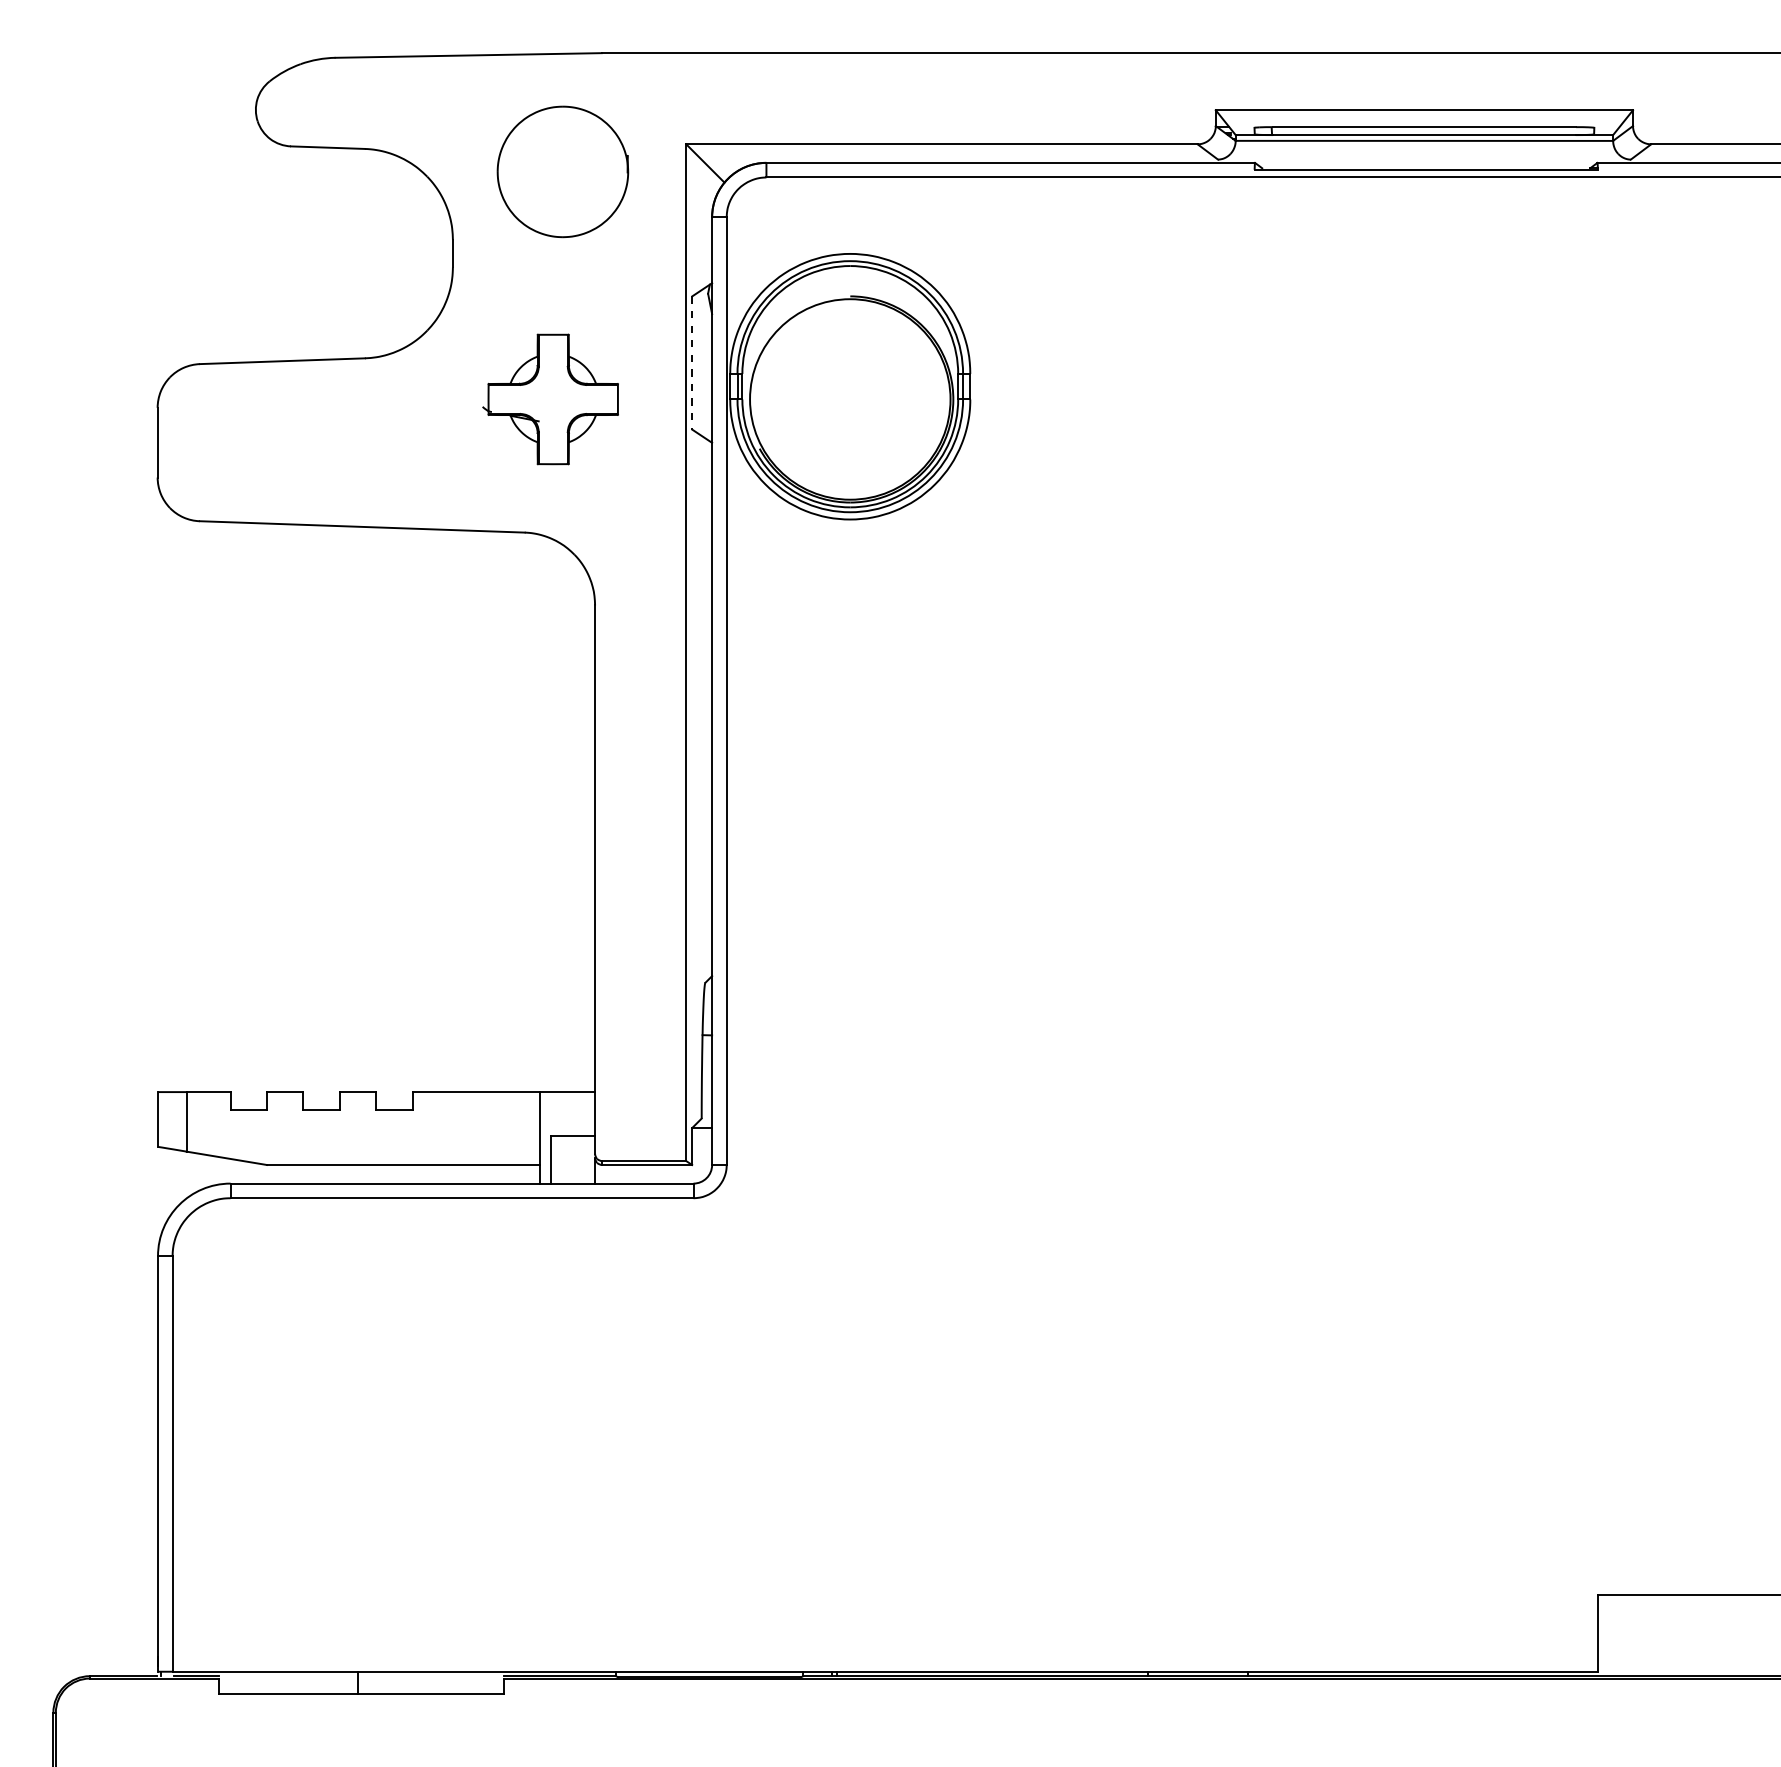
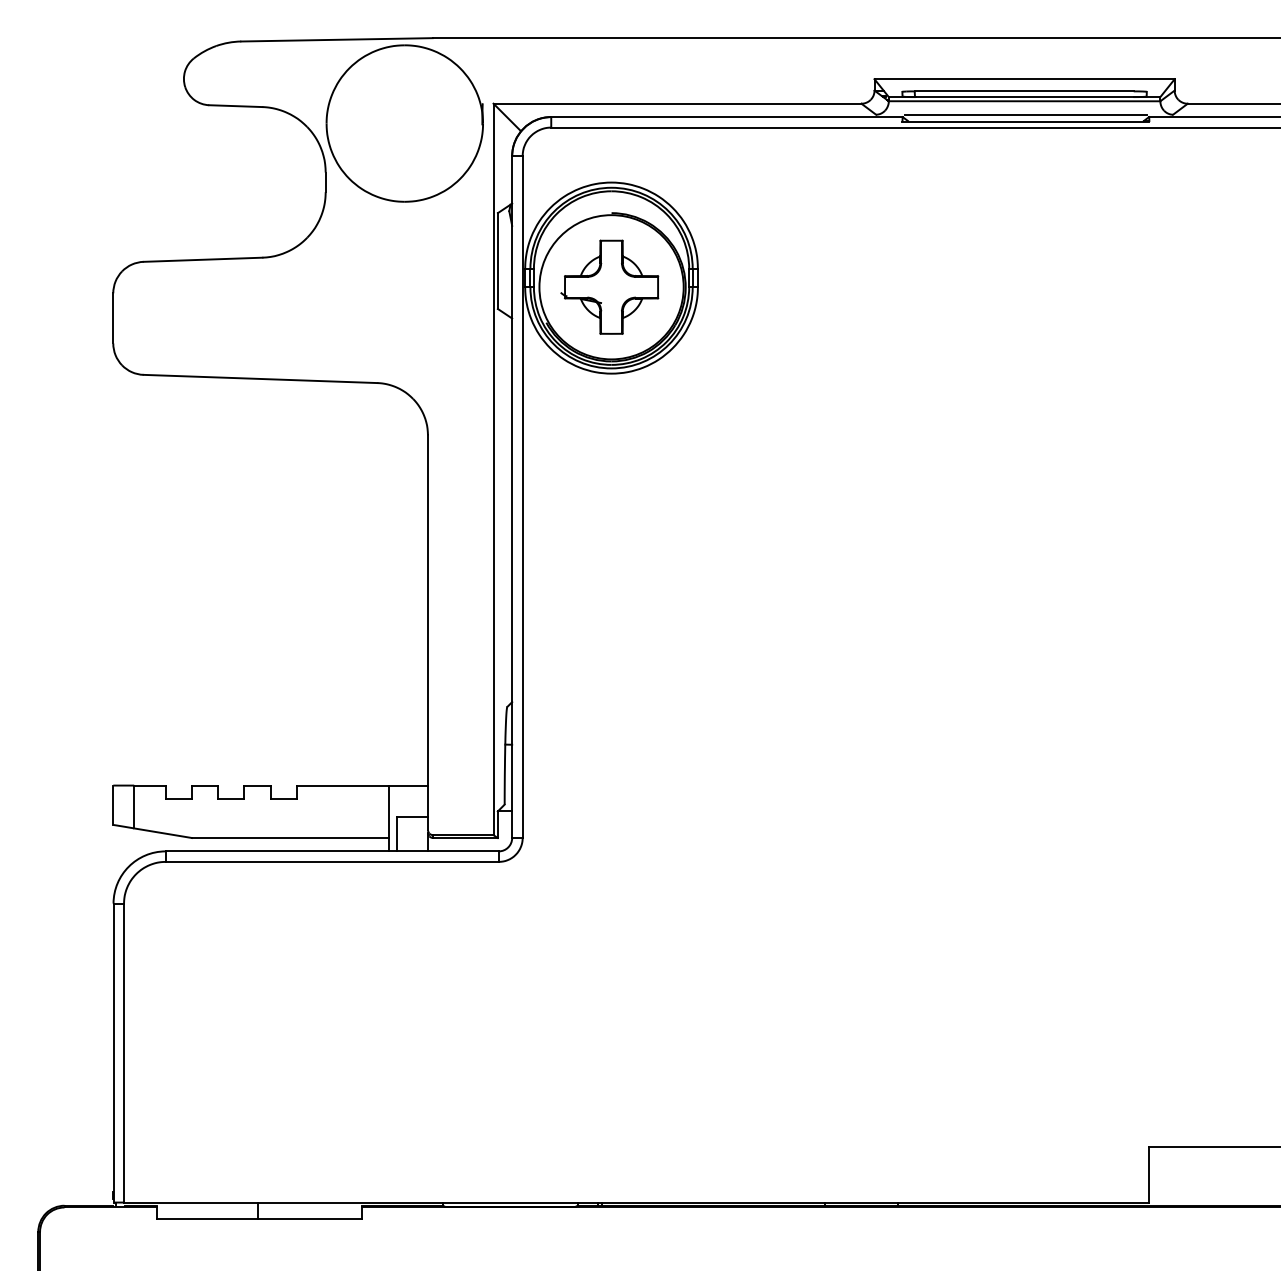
line: (1426, 159) -> (1026, 114), added
part: (562, 171) -> (404, 123), size x1.67
line: (692, 363) -> (498, 261), dashed -> solid
part: (550, 399) -> (609, 287), moved

